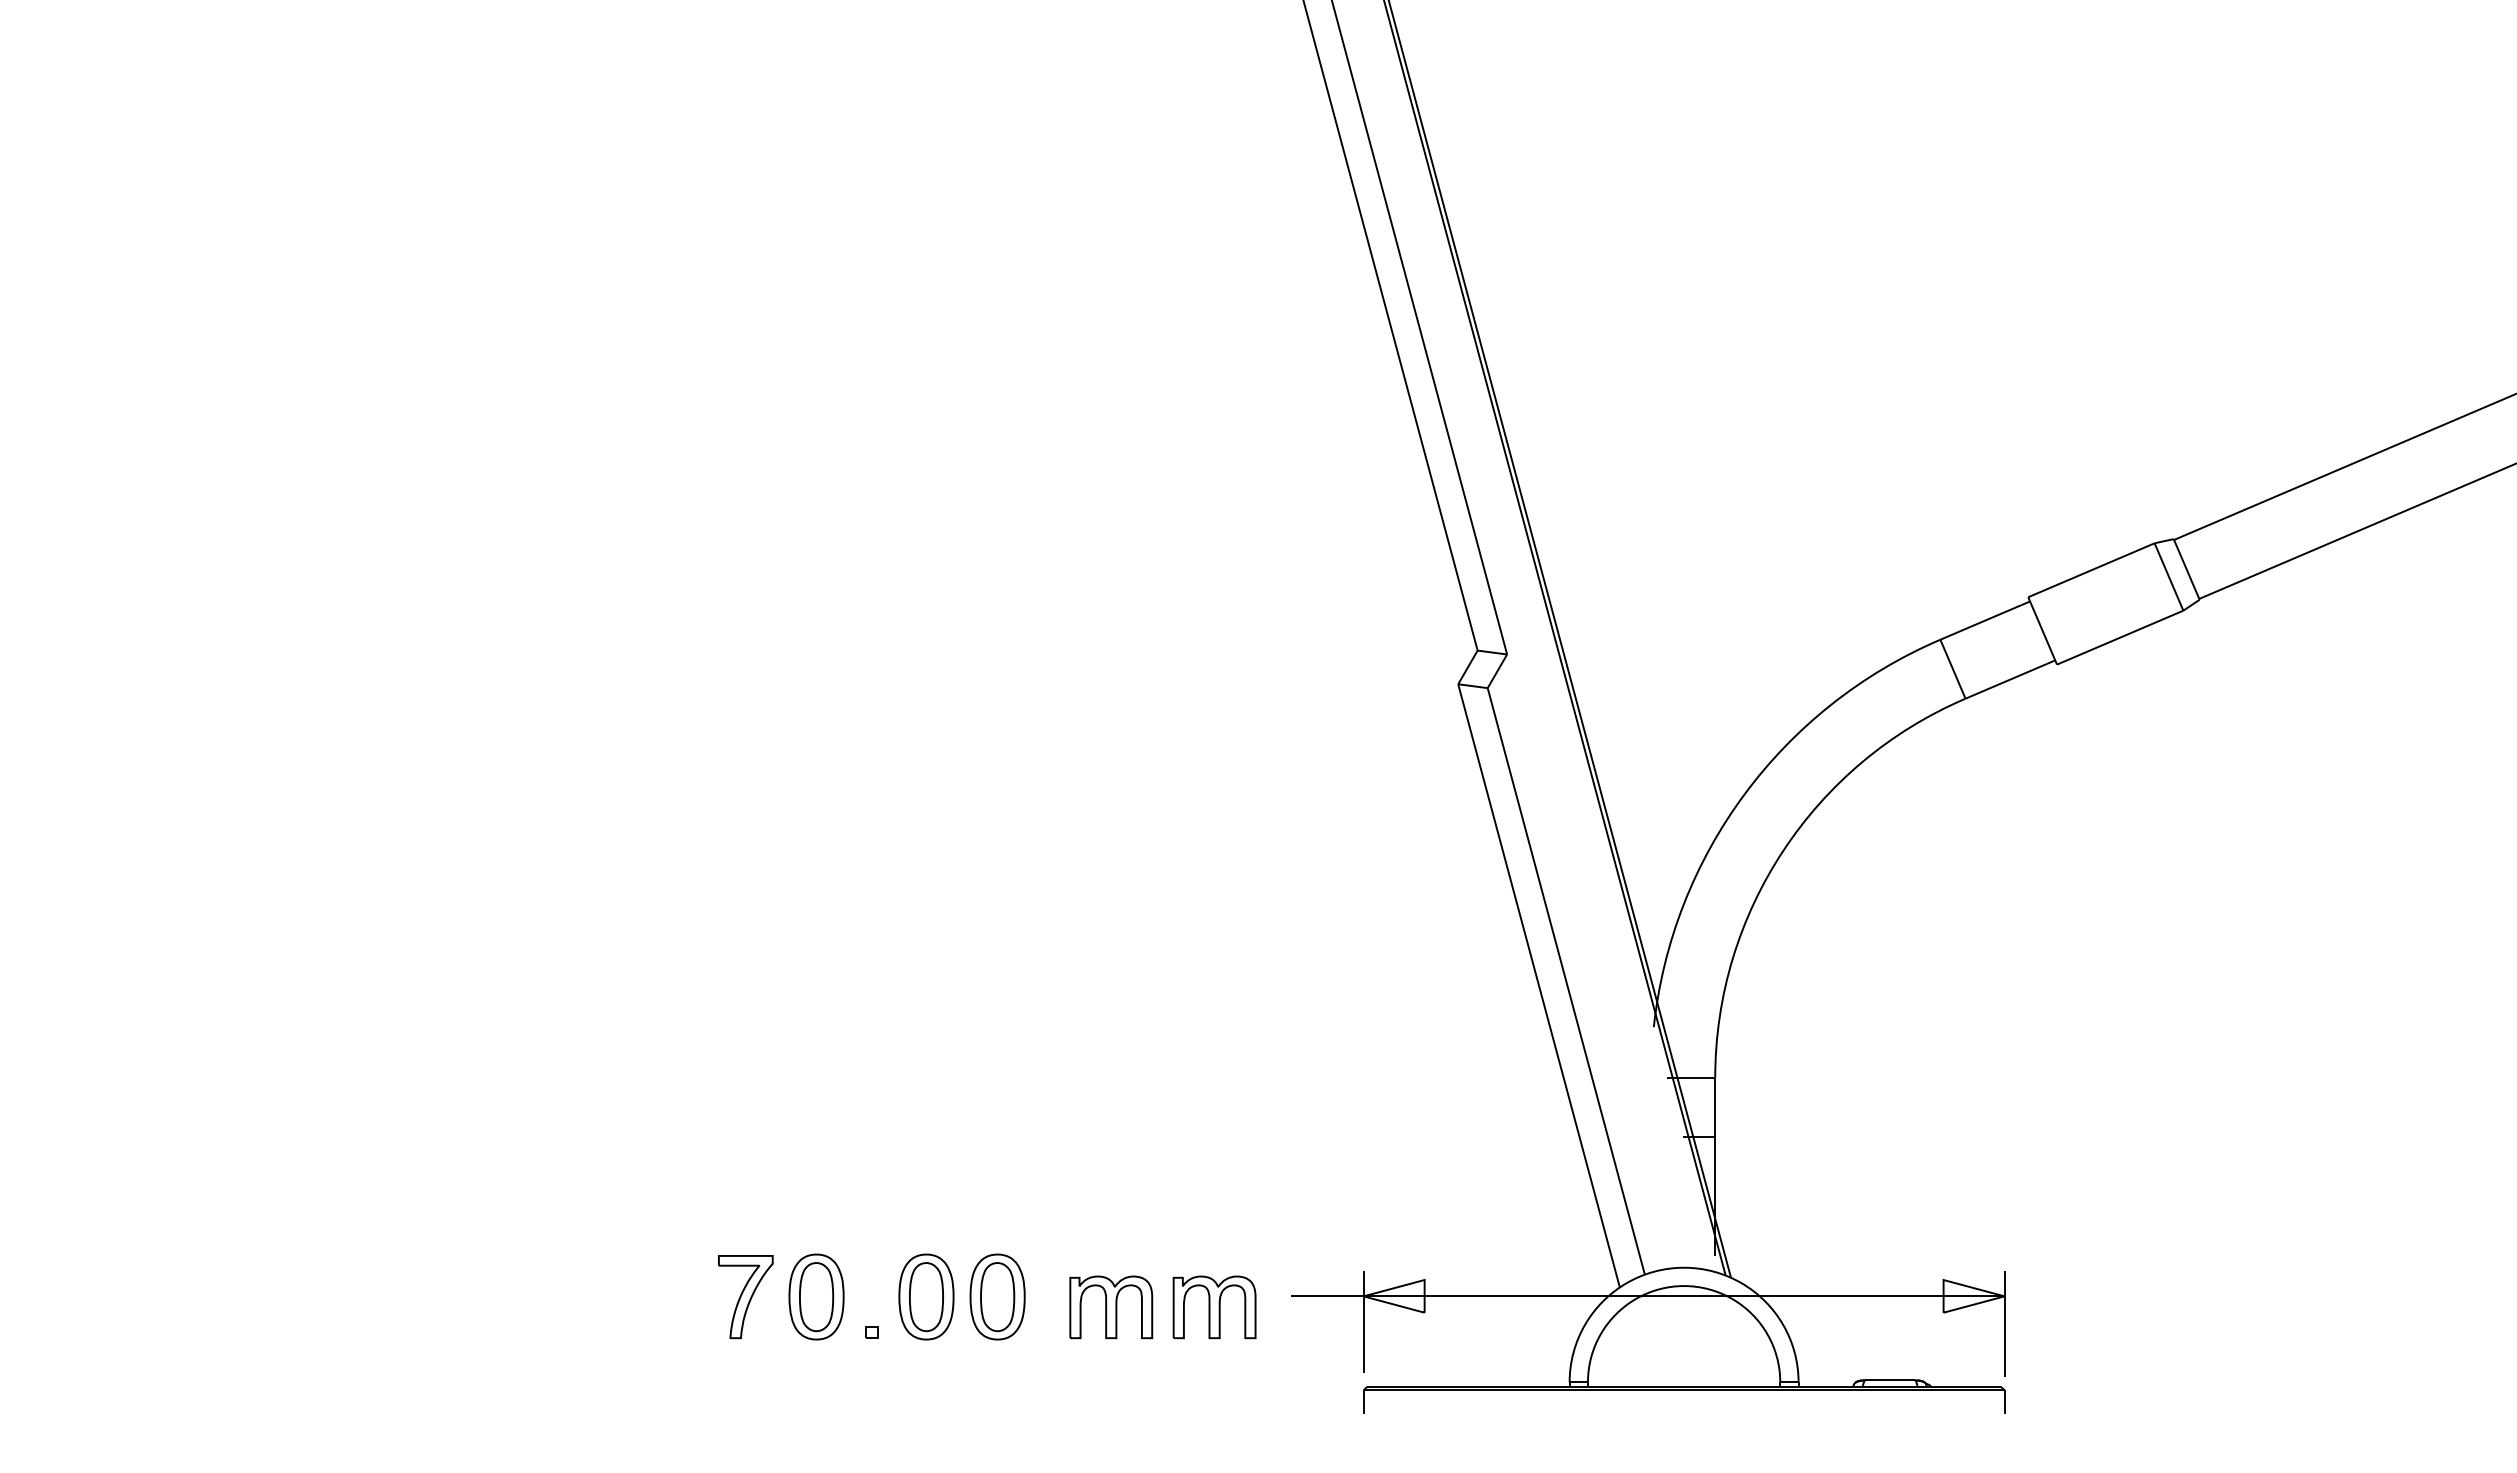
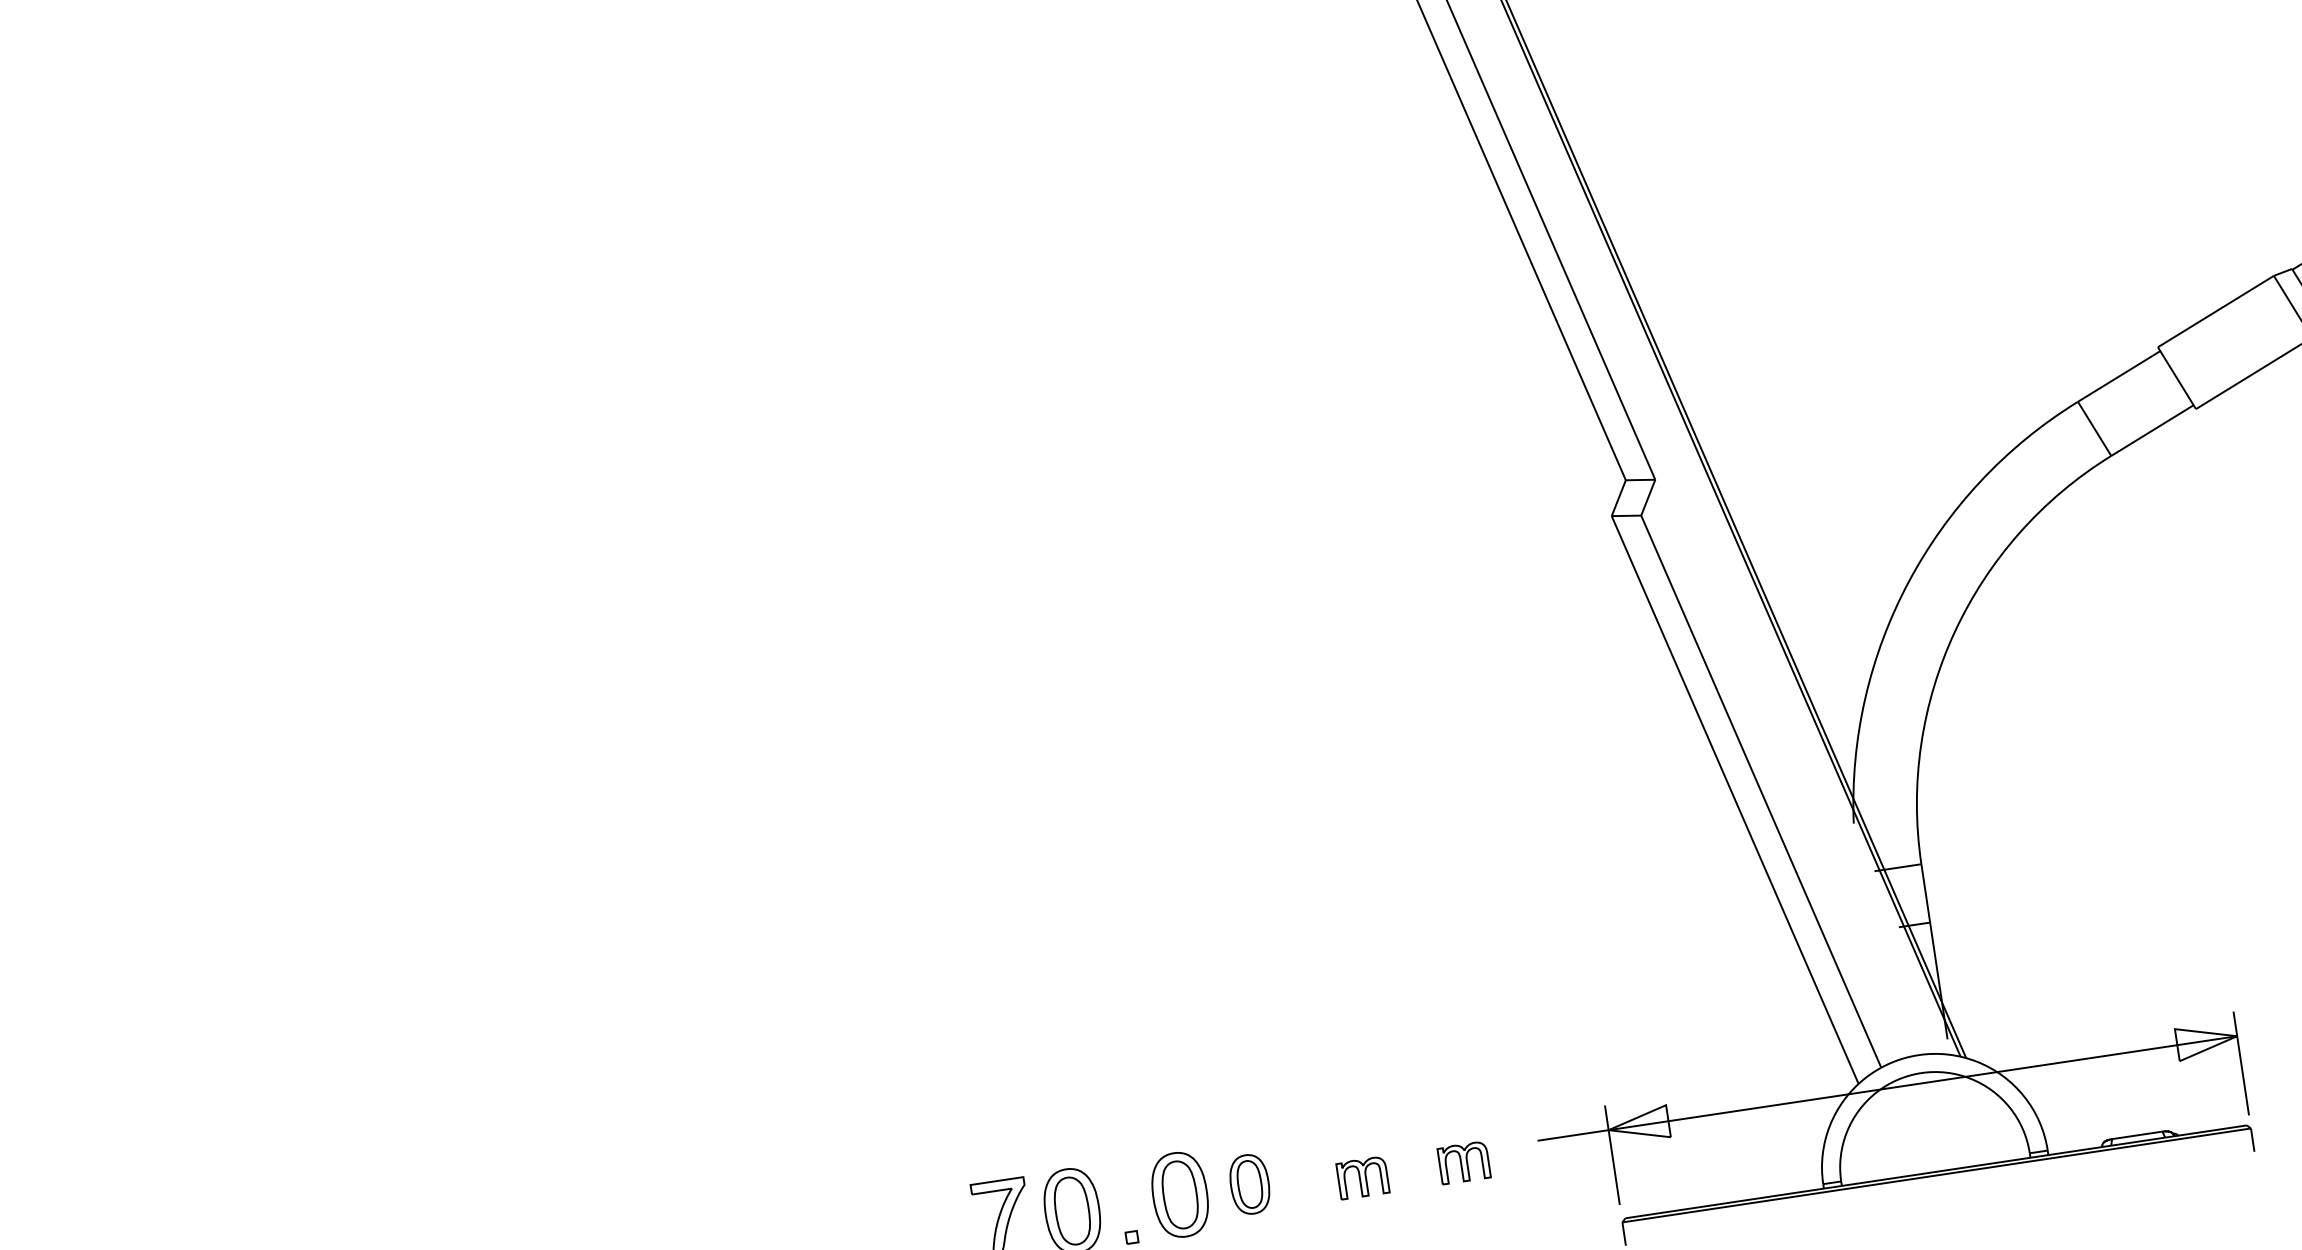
part: (997, 1296) -> (1249, 1183), size x0.7
part: (1111, 1307) -> (1363, 1178), size x0.6
part: (1214, 1307) -> (1464, 1162), size x0.6

